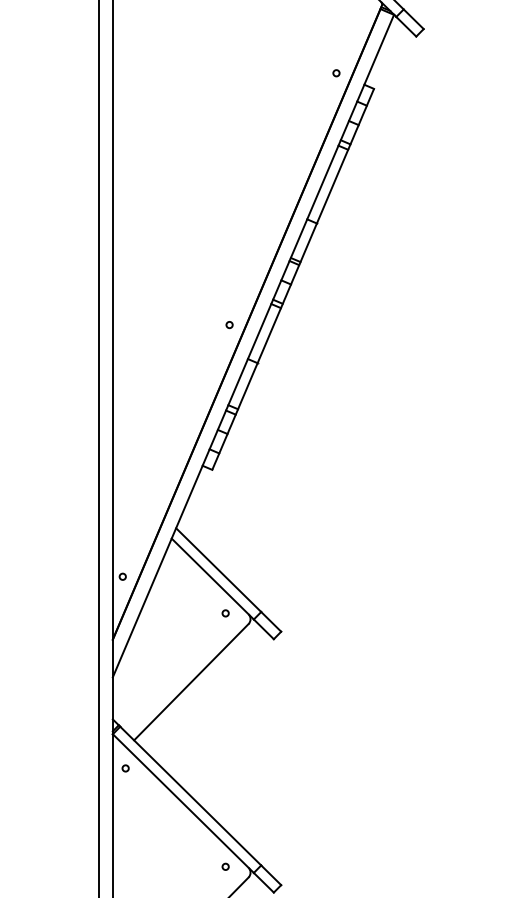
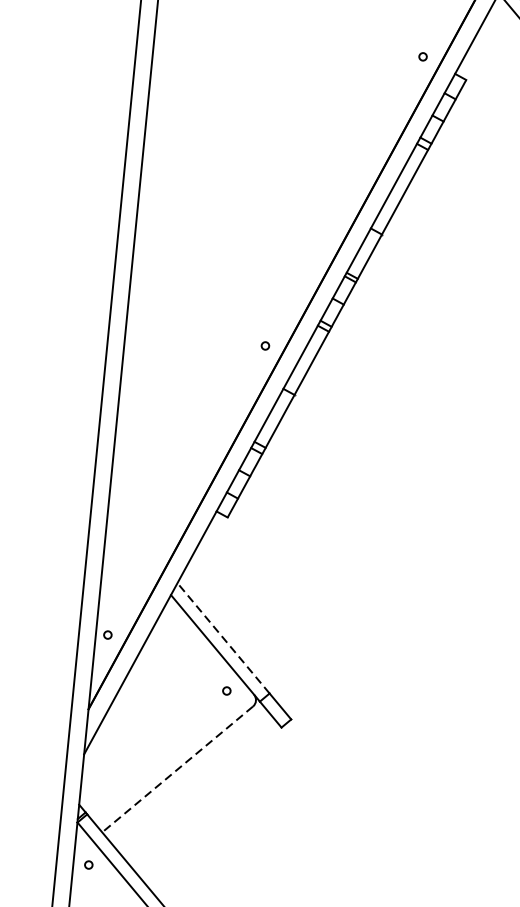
line: (218, 570) -> (223, 638), solid -> dashed
line: (191, 682) -> (177, 769), solid -> dashed

